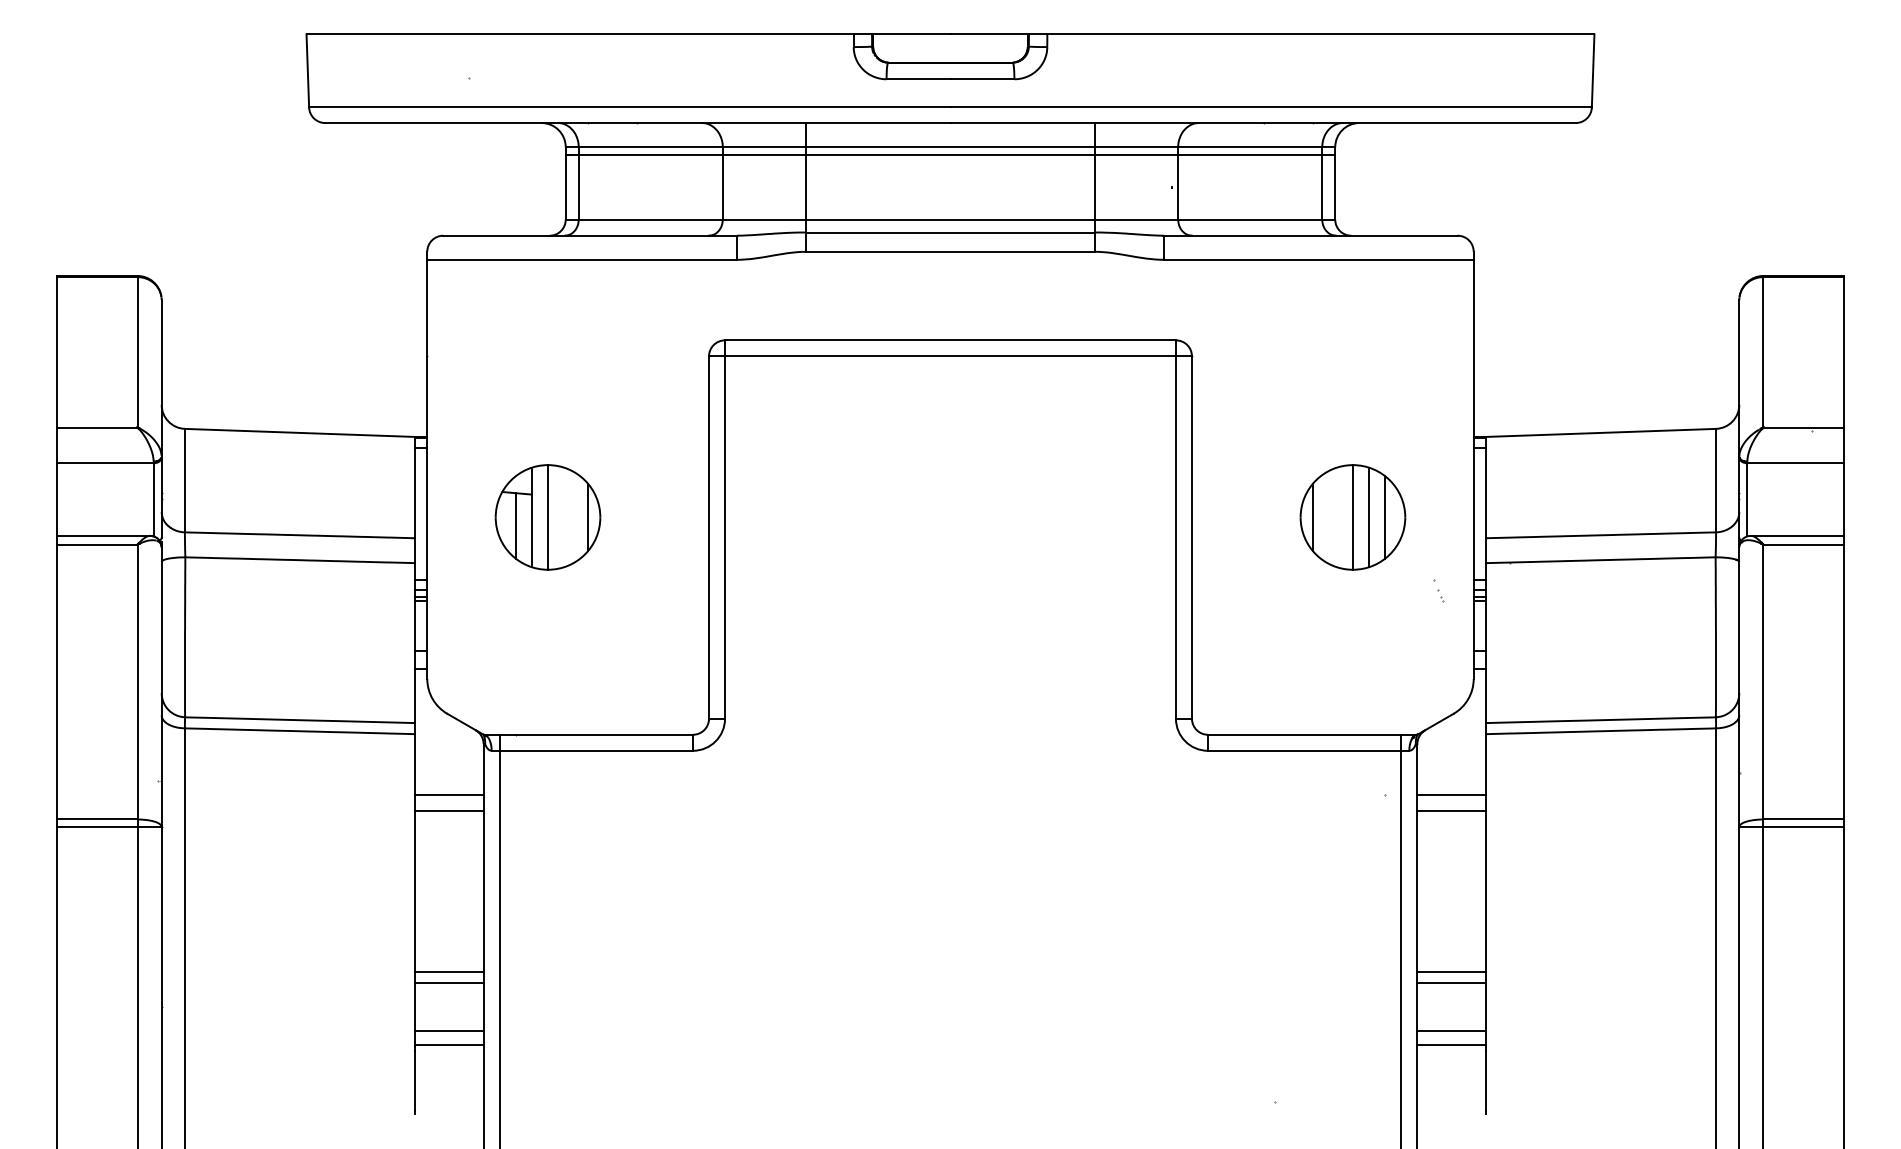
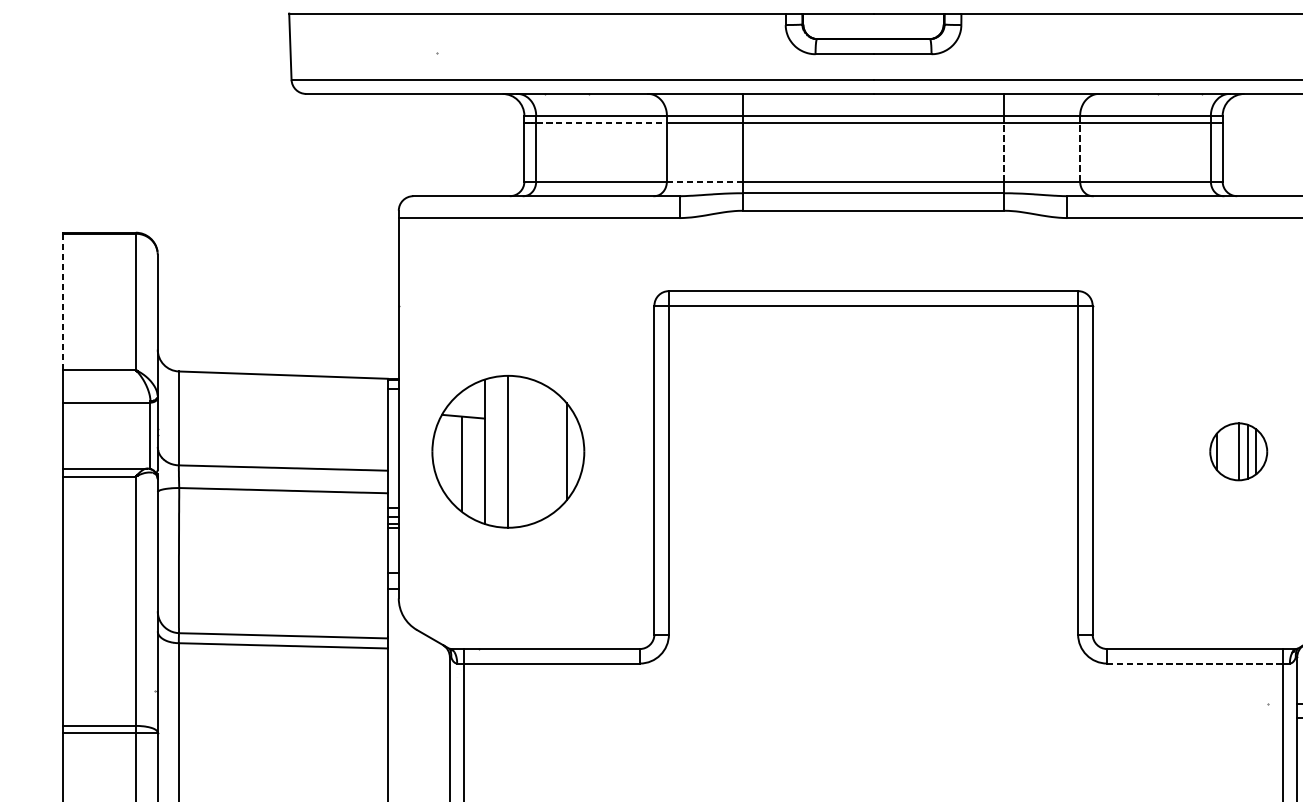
line: (651, 155) -> (602, 123), solid -> dashed
line: (1094, 186) -> (1004, 151), solid -> dashed
line: (1178, 186) -> (1080, 151), solid -> dashed
line: (764, 219) -> (704, 181), solid -> dashed
line: (57, 351) -> (63, 301), solid -> dashed
part: (547, 517) -> (507, 451), size x1.6
part: (1352, 517) -> (1238, 451), size x0.6
line: (1304, 750) -> (1194, 663), solid -> dashed
line: (449, 795) -> (418, 704), removed
line: (449, 810) -> (418, 717), removed

